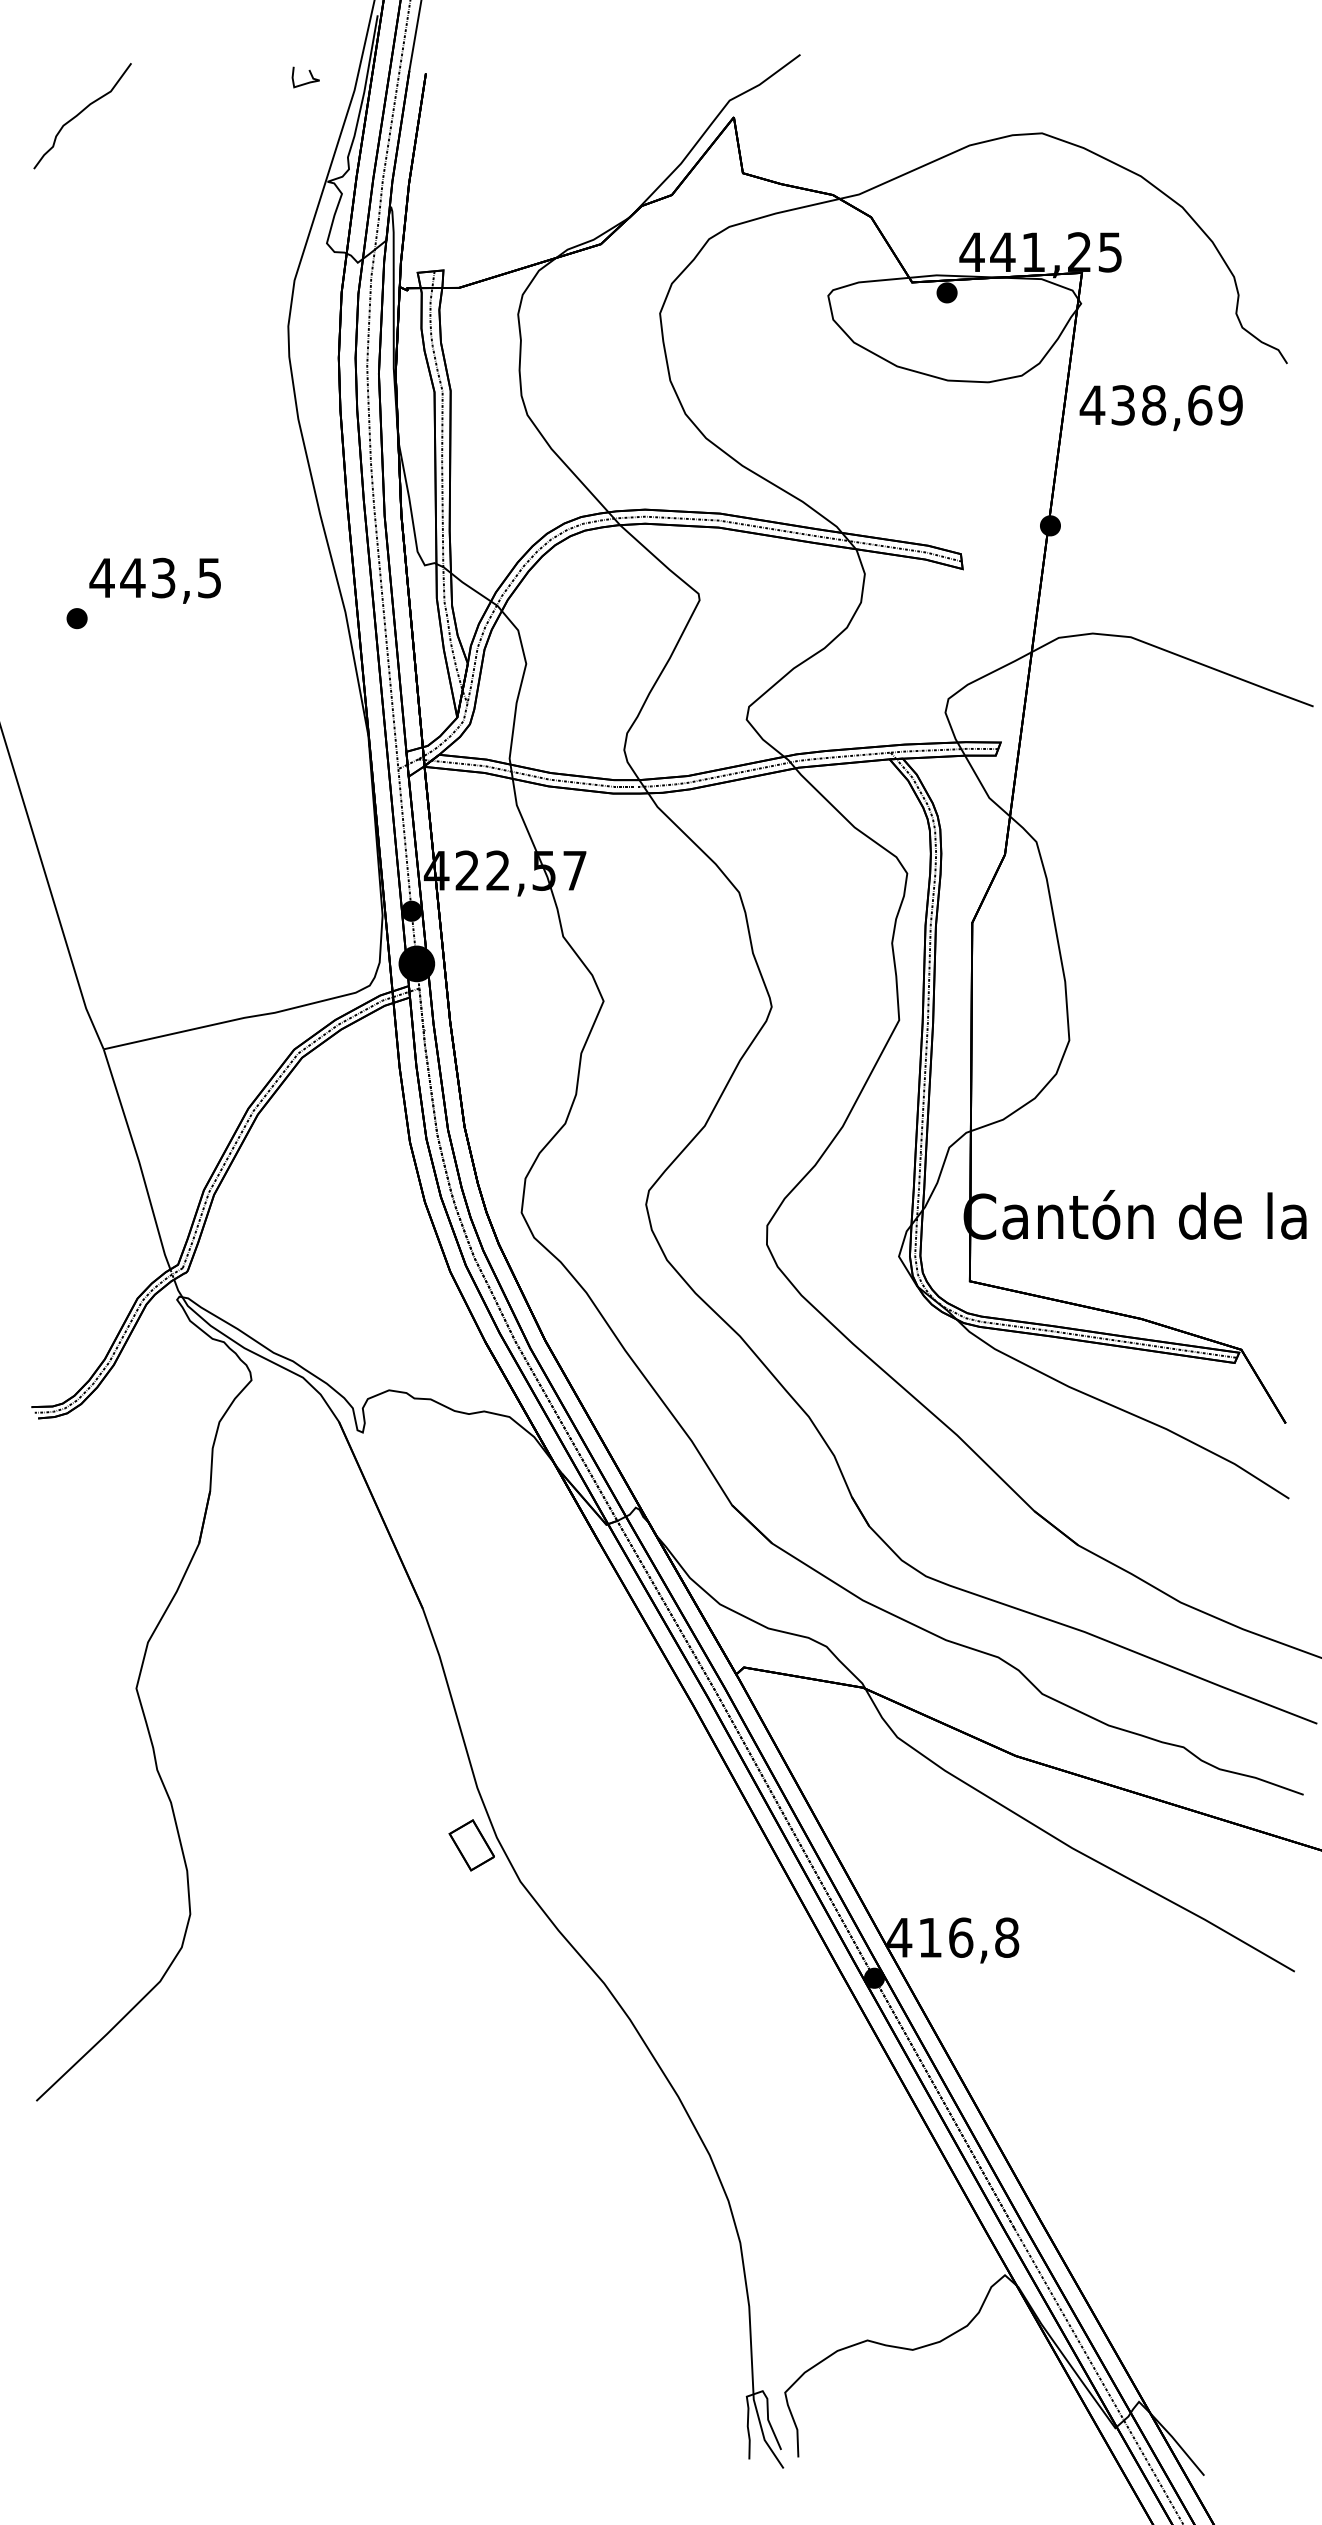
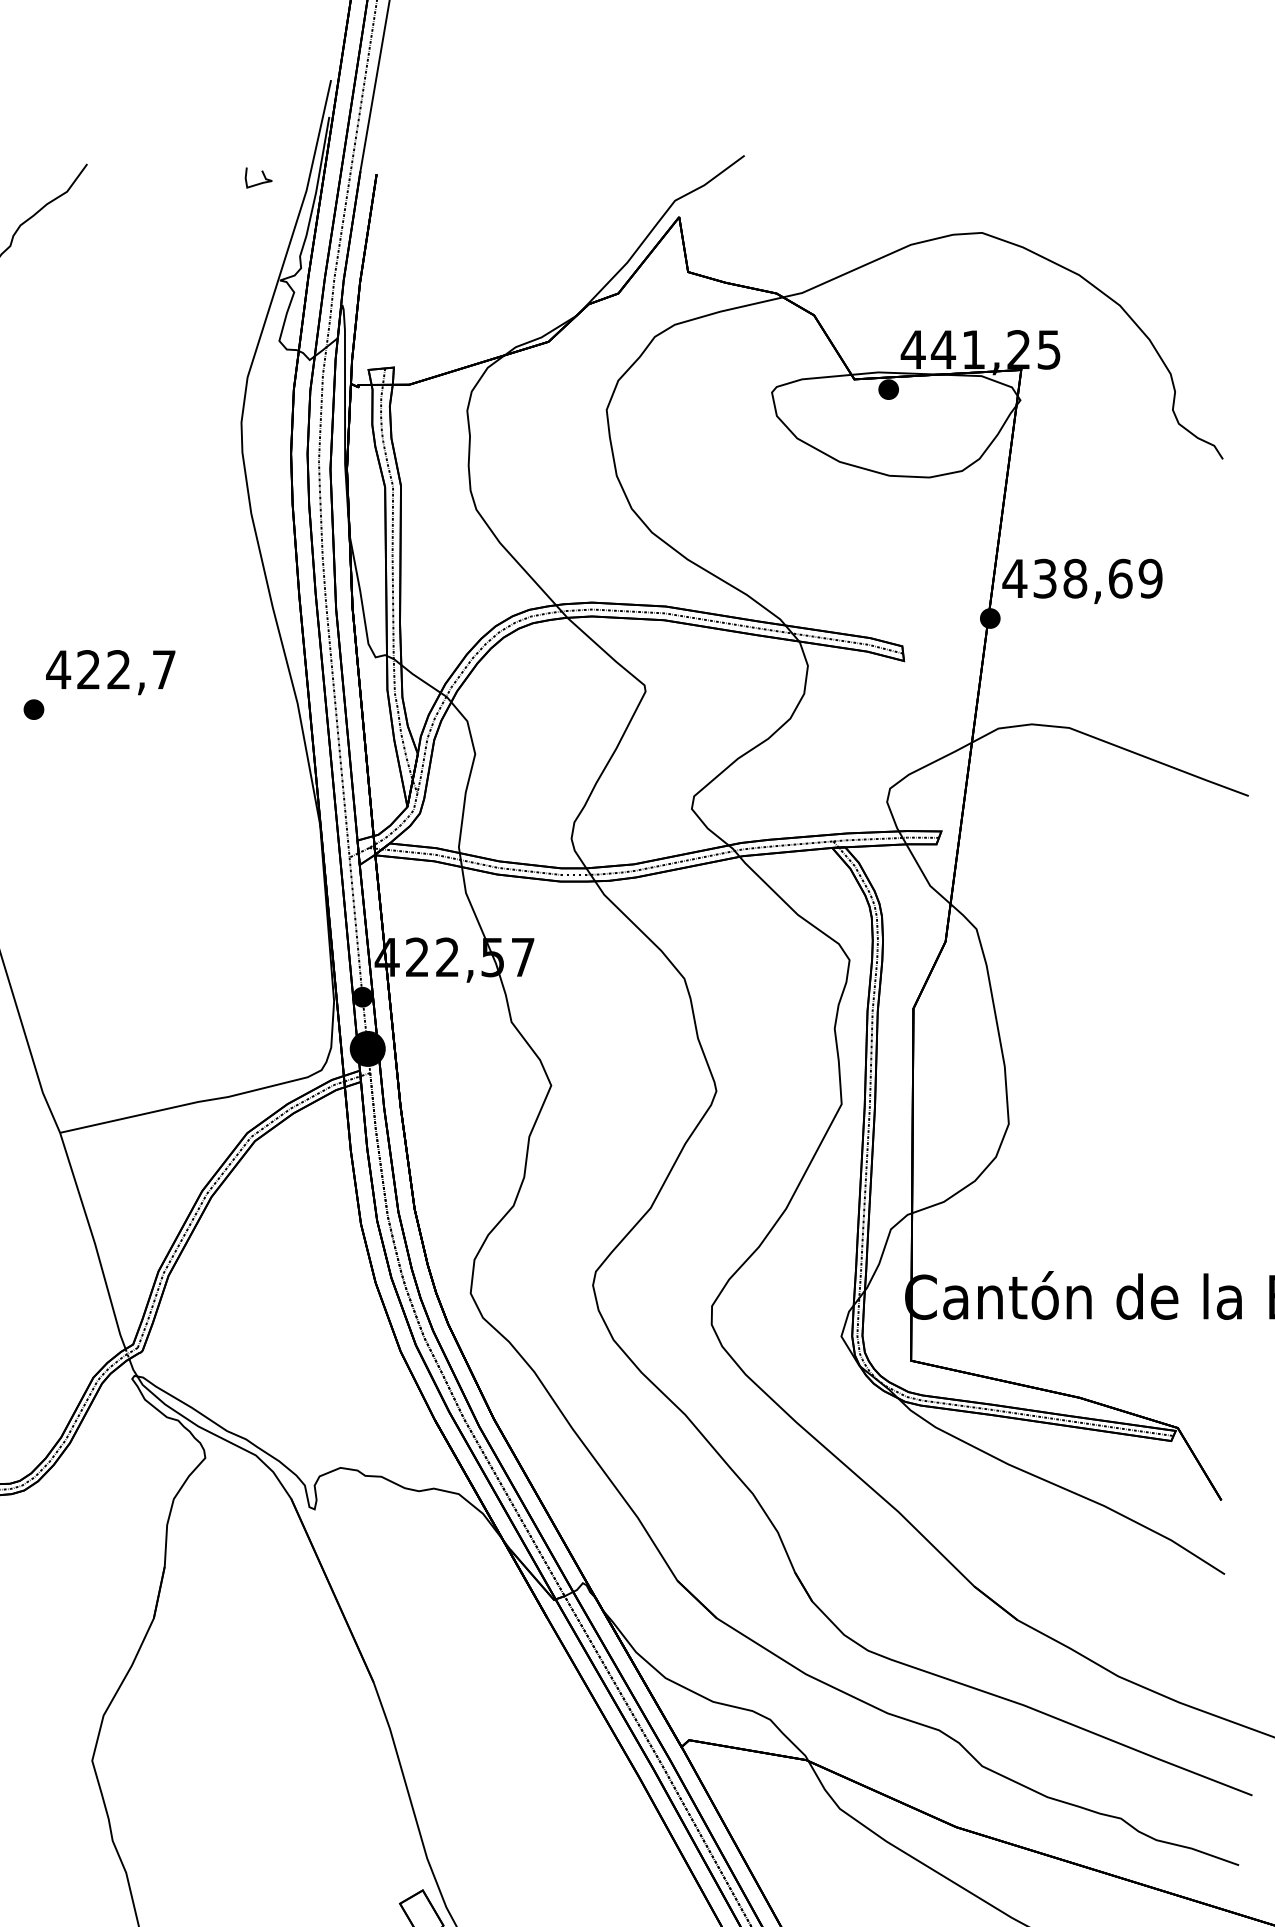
text: (1160, 408) -> (1081, 581), moved
text: (170, 577) -> (125, 669), 443,5 -> 422,7

